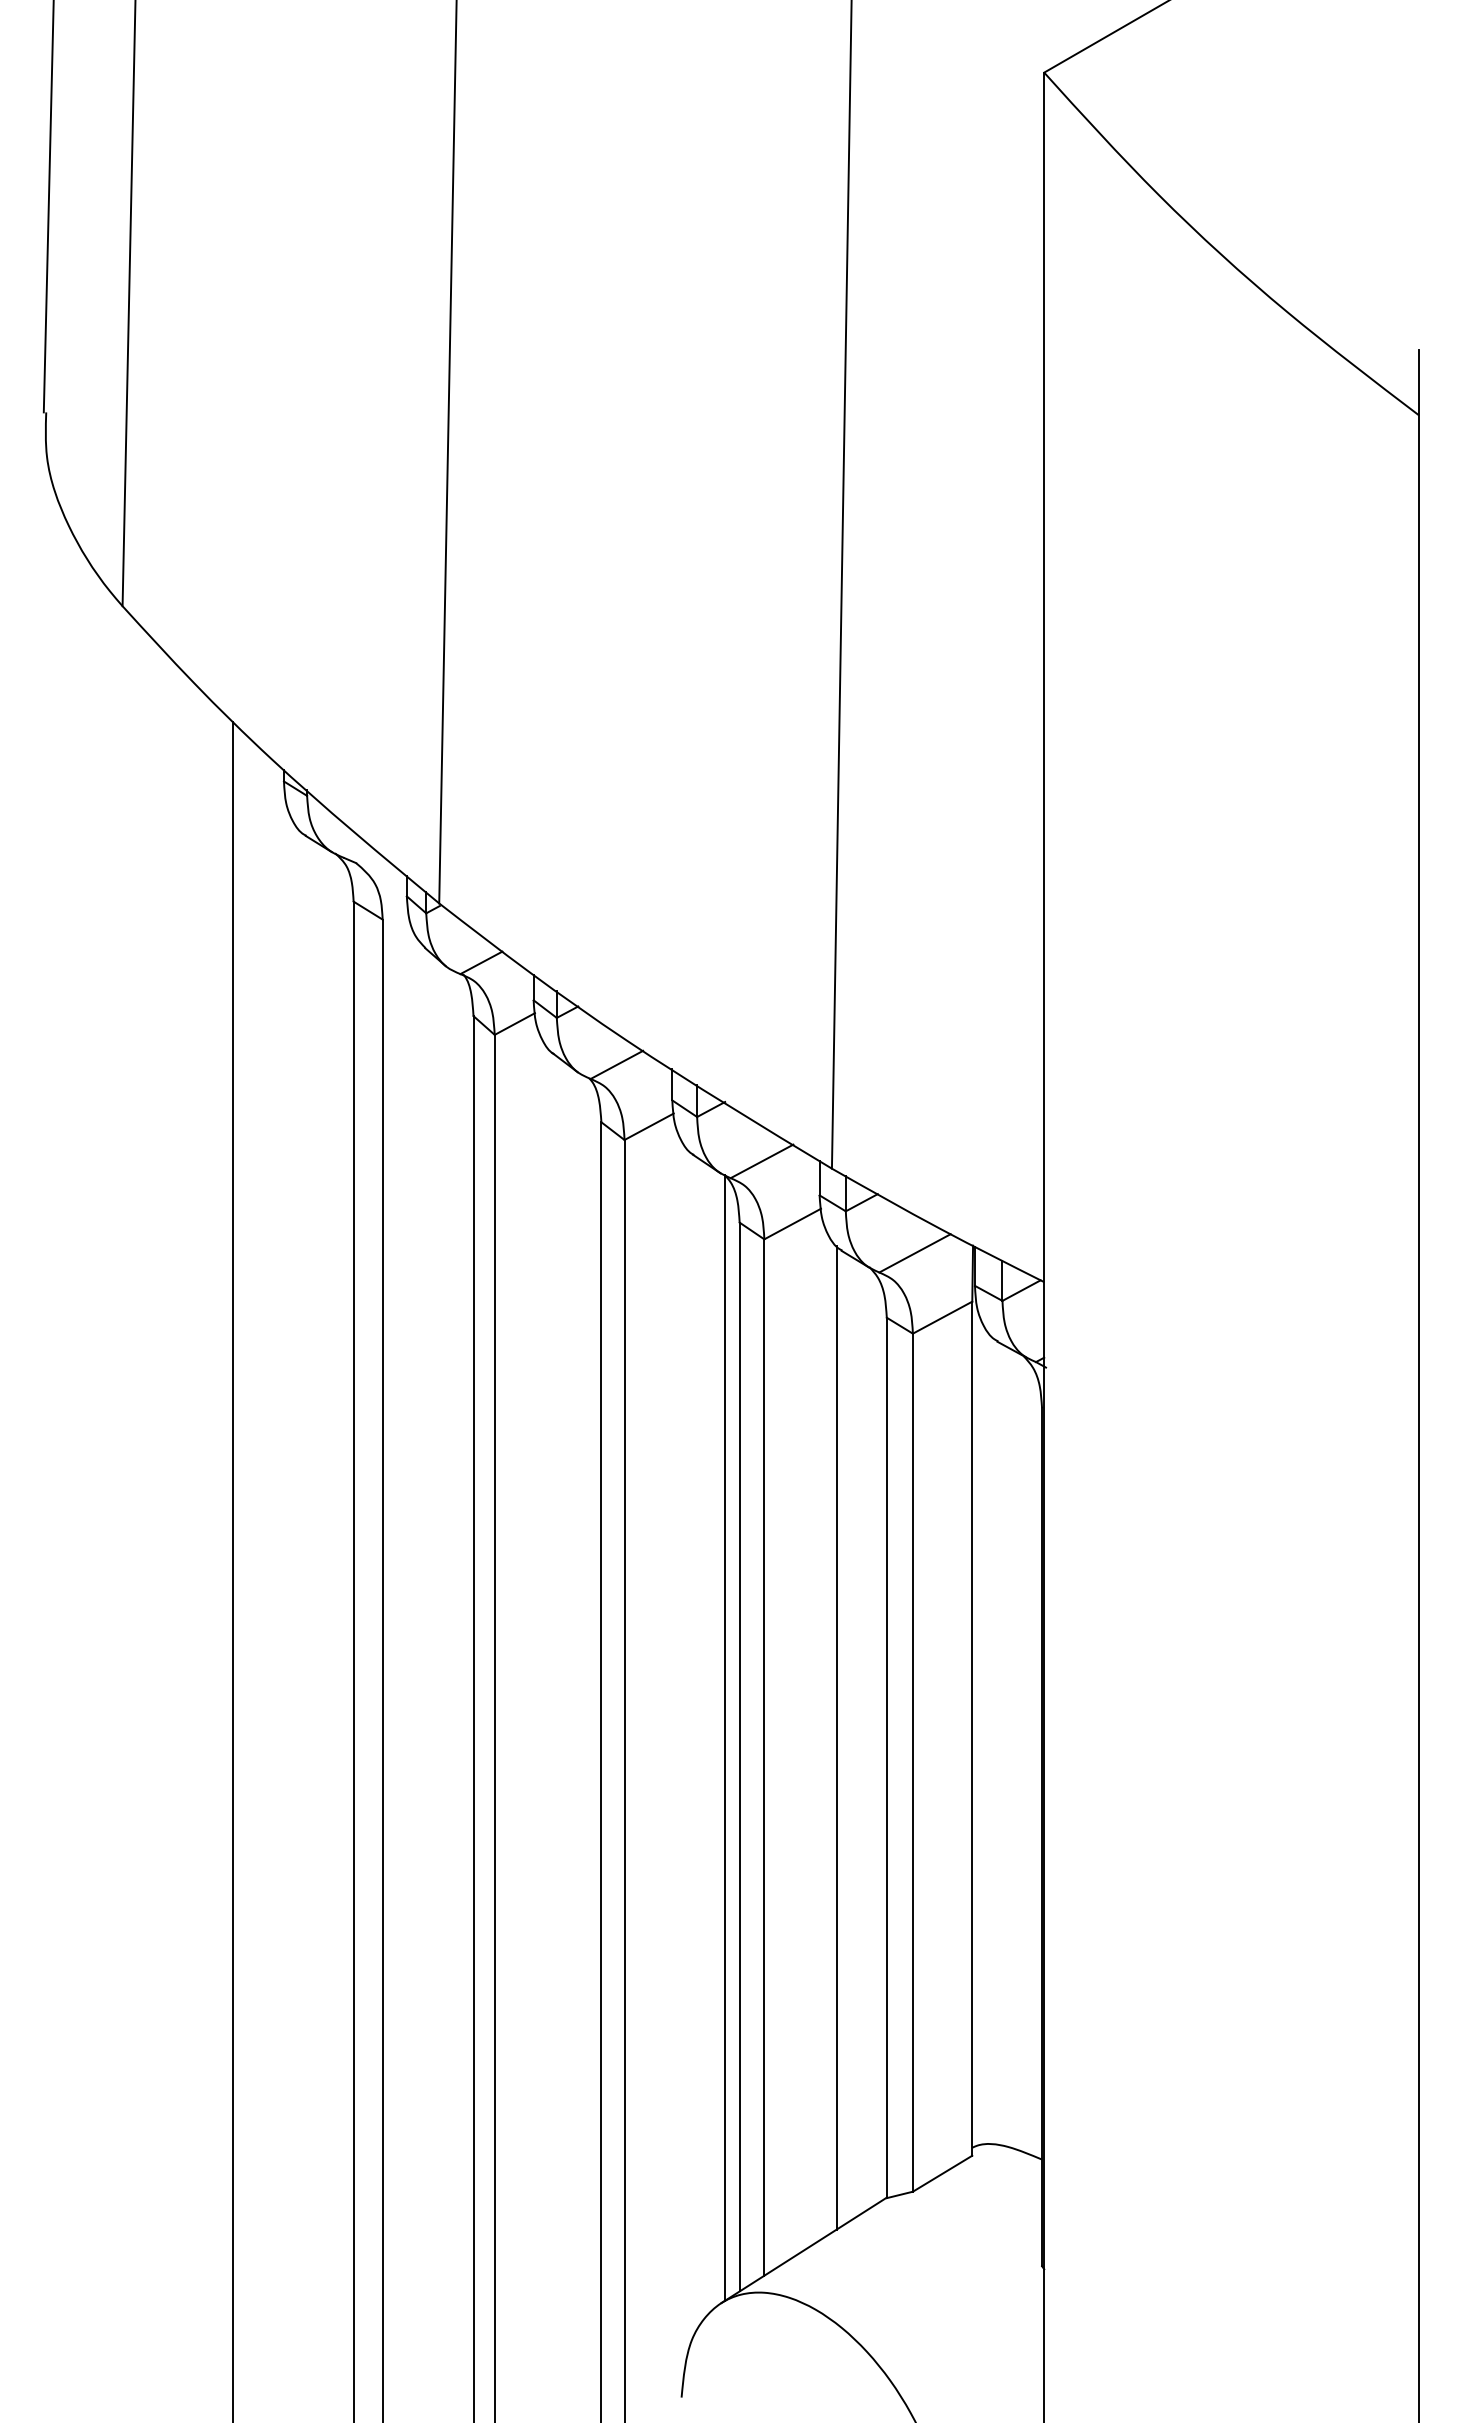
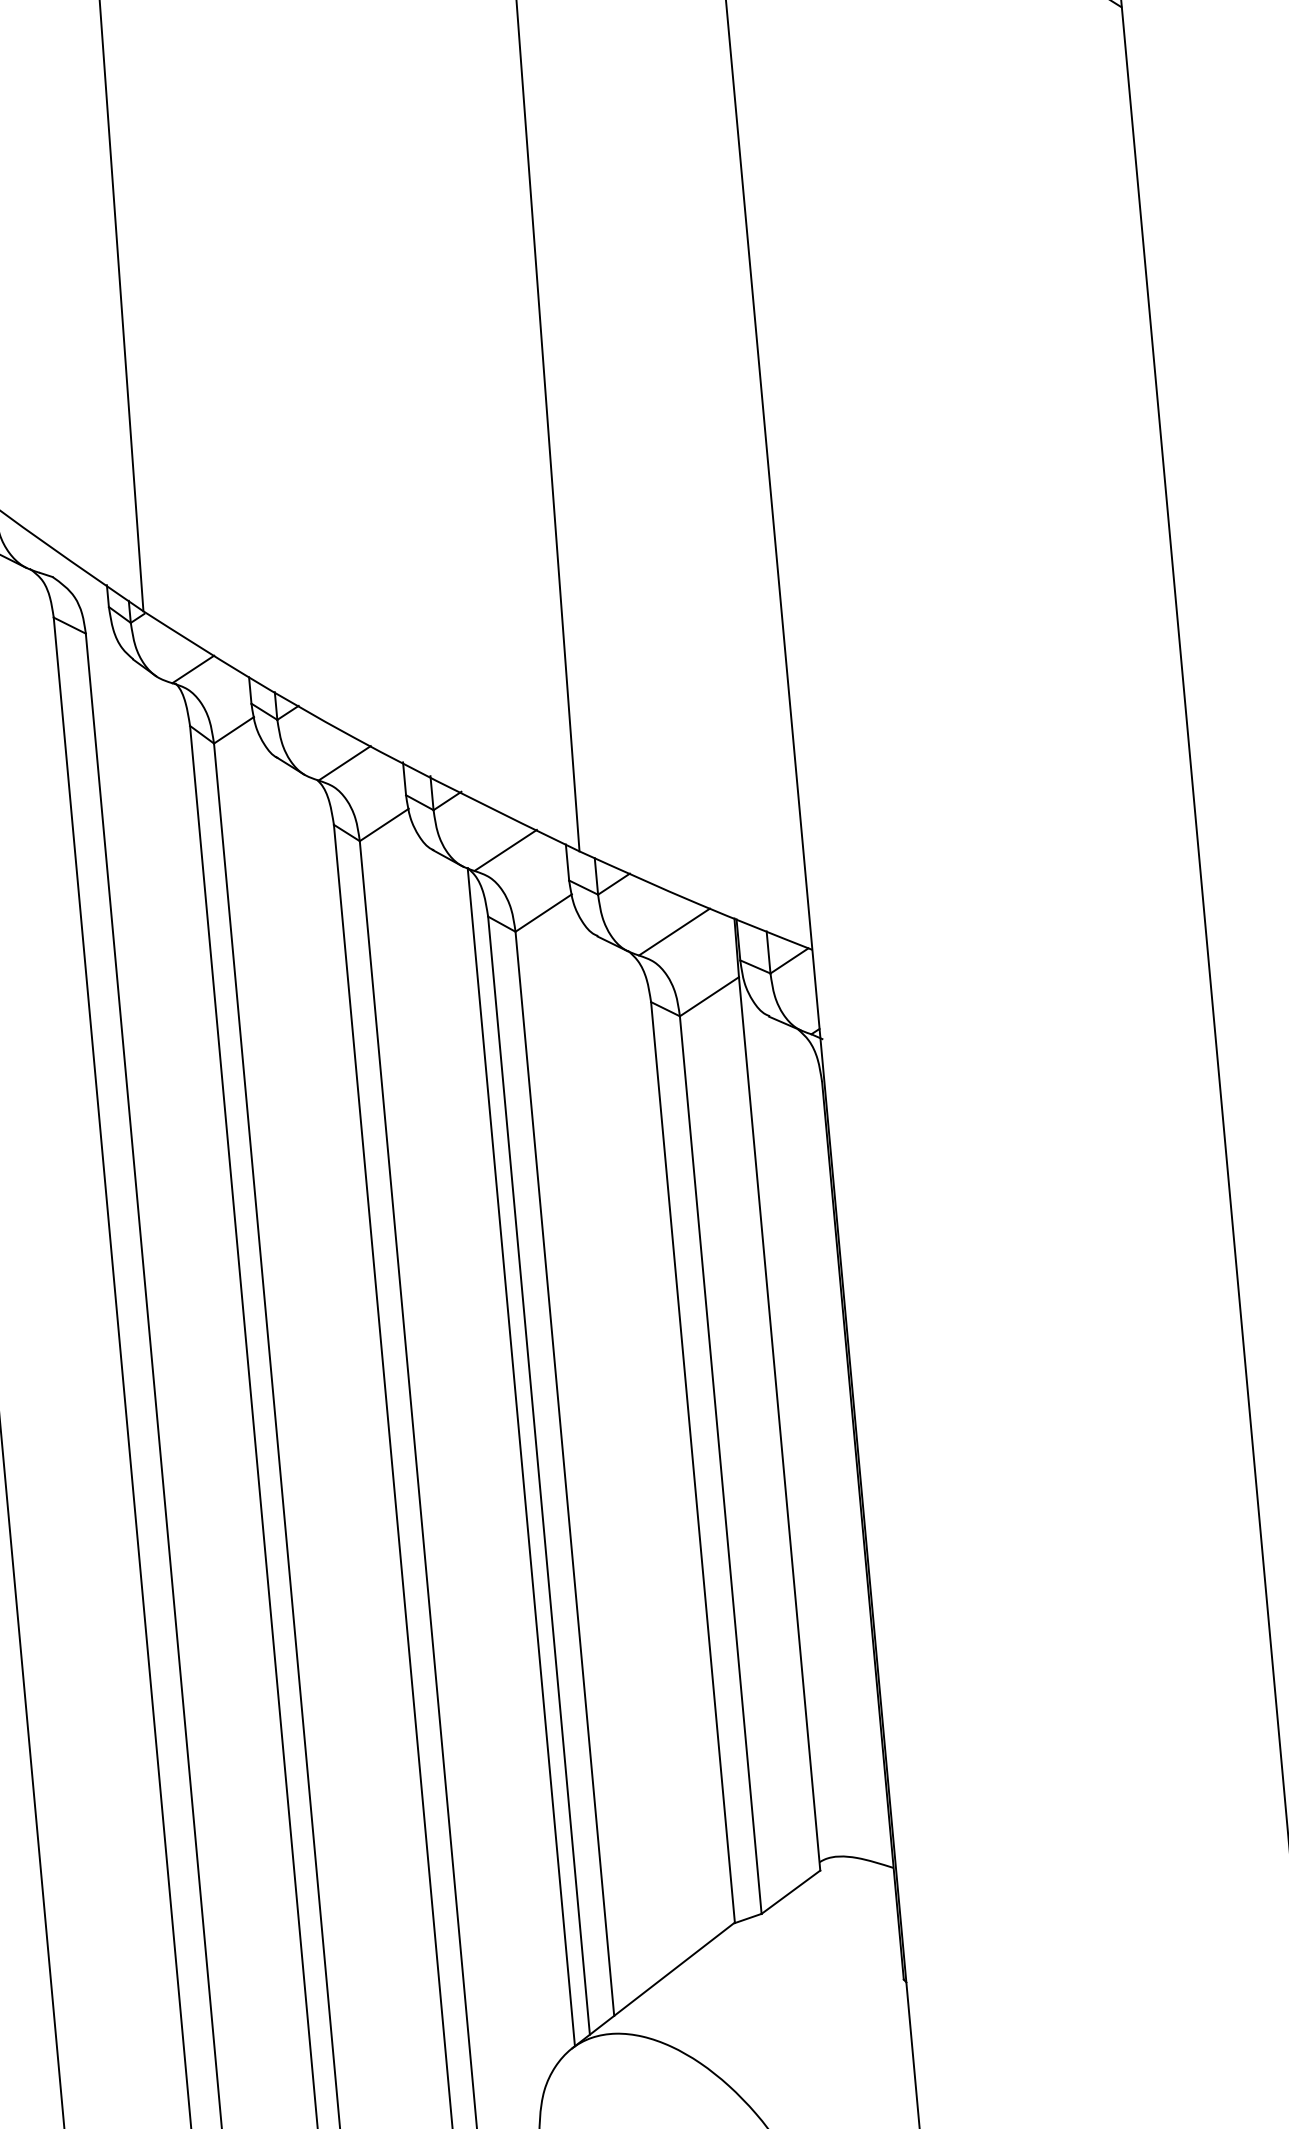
line: (836, 1737) -> (638, 1446), removed

